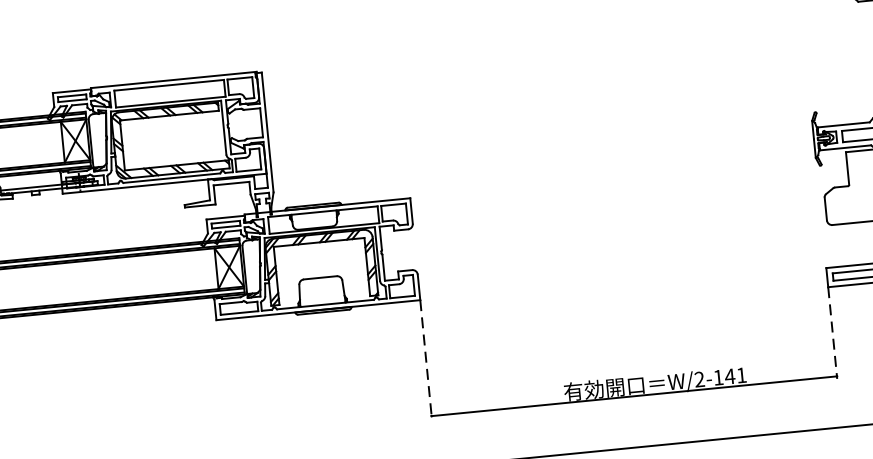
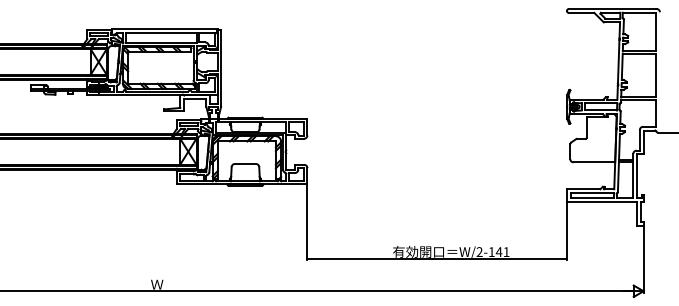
line: (832, 334) -> (566, 231), dashed -> solid
line: (426, 359) -> (307, 222), dashed -> solid

